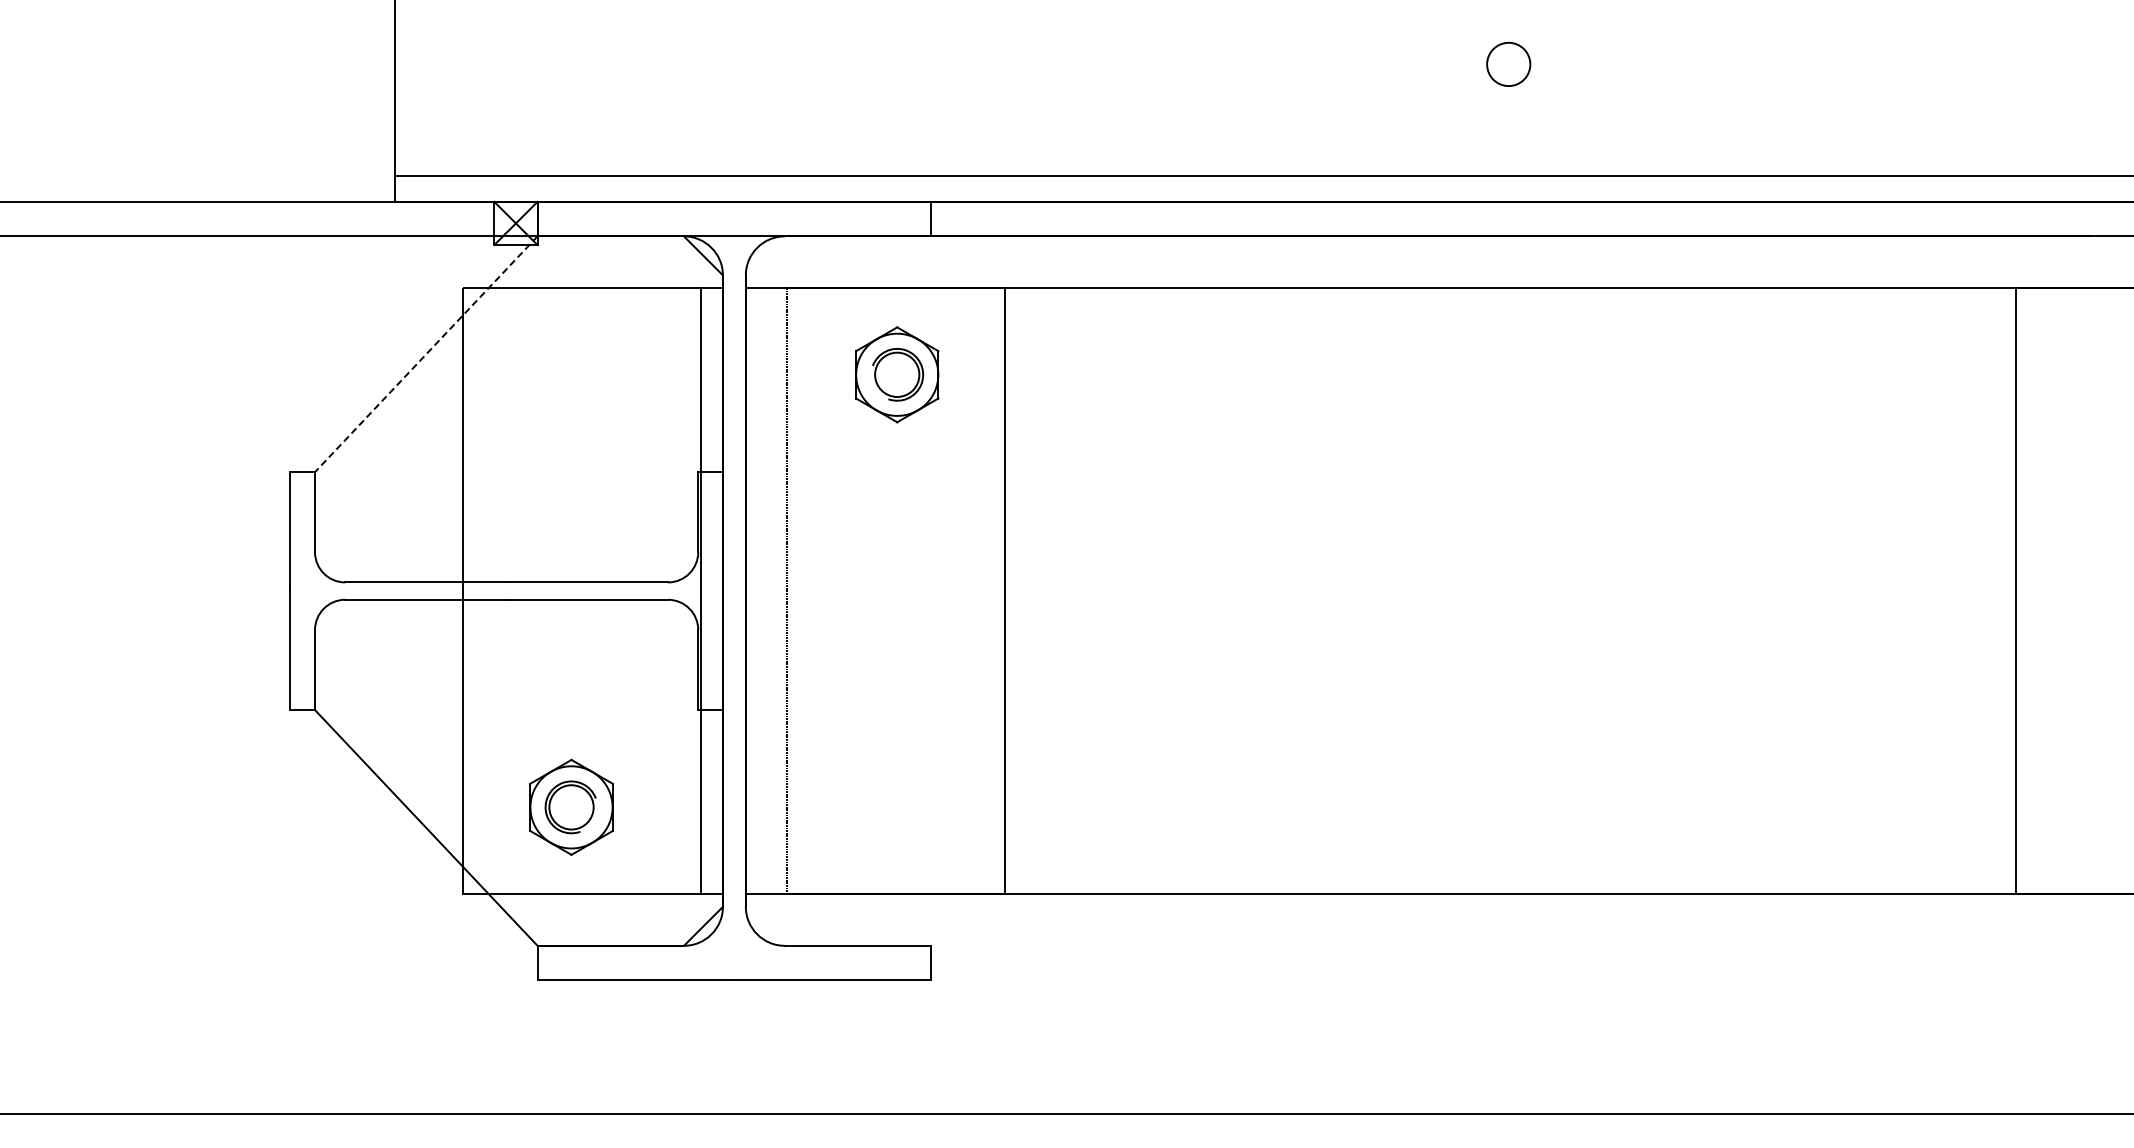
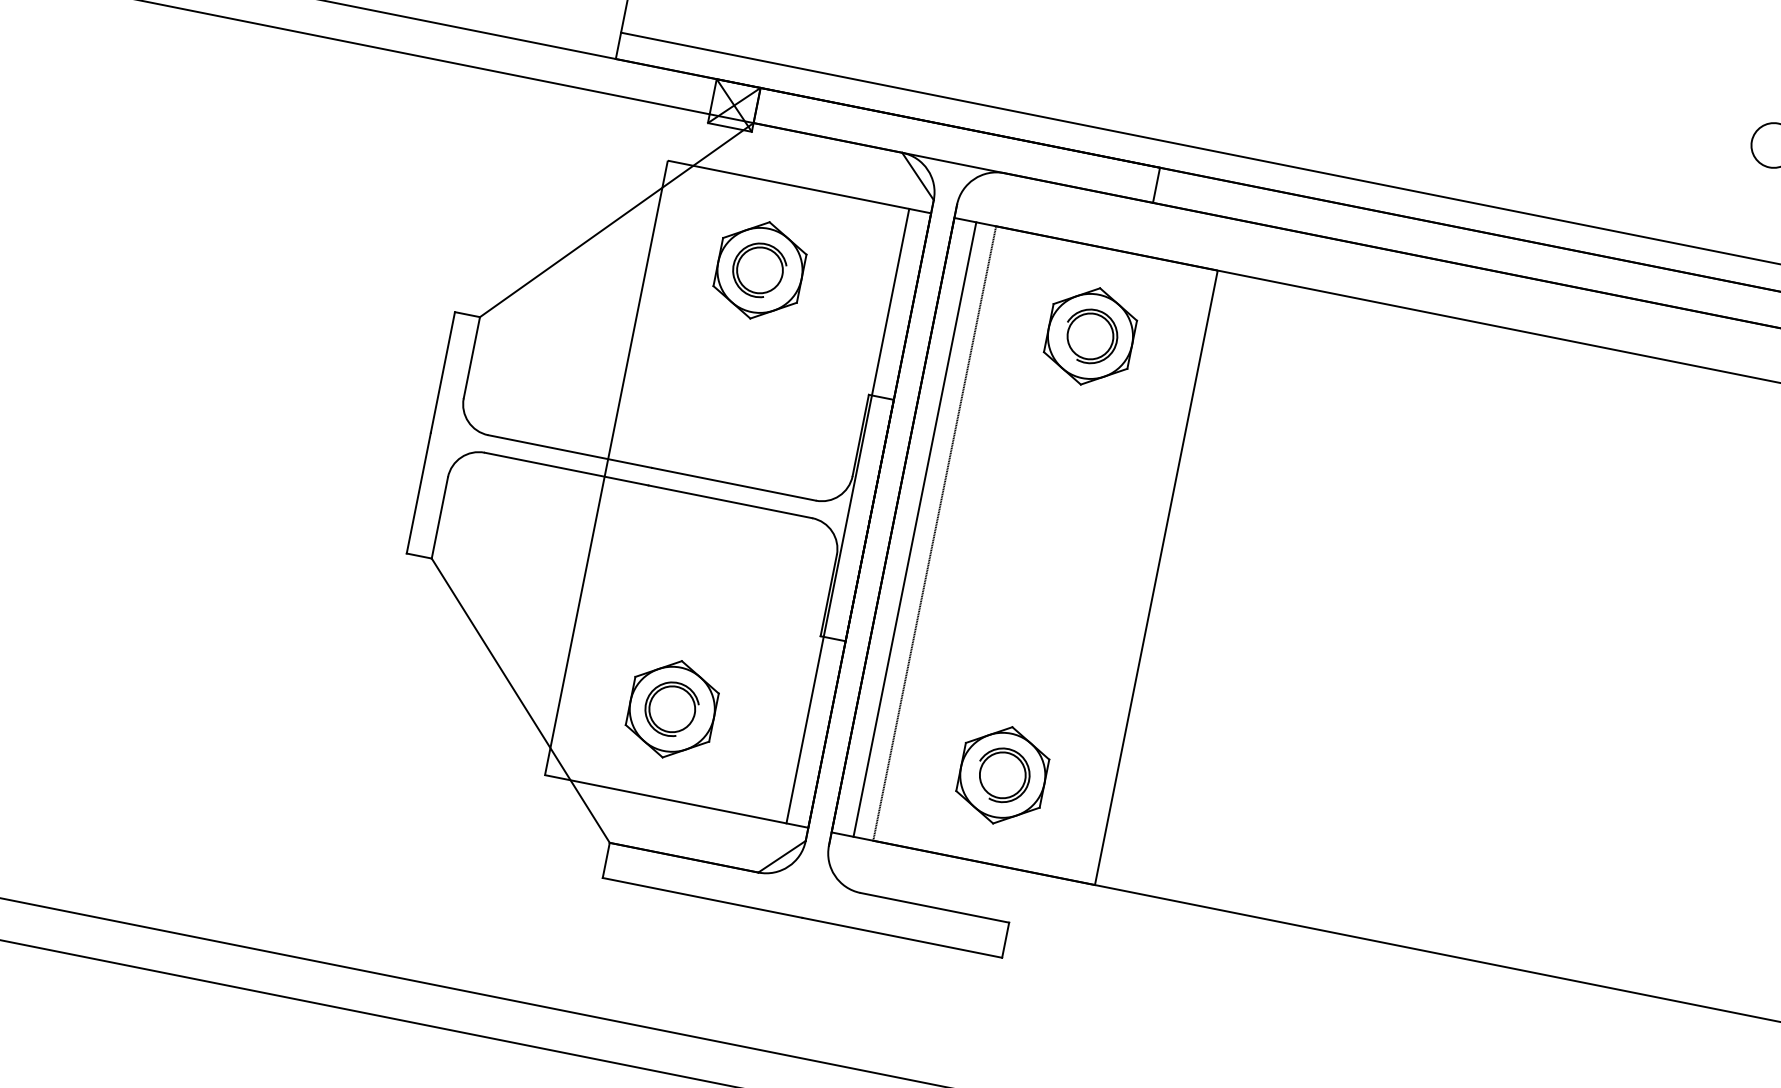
line: (425, 354) -> (615, 220), dashed -> solid
part: (571, 374) -> (760, 270), added
line: (767, 590) -> (915, 528), added
part: (897, 806) -> (1003, 774), added

